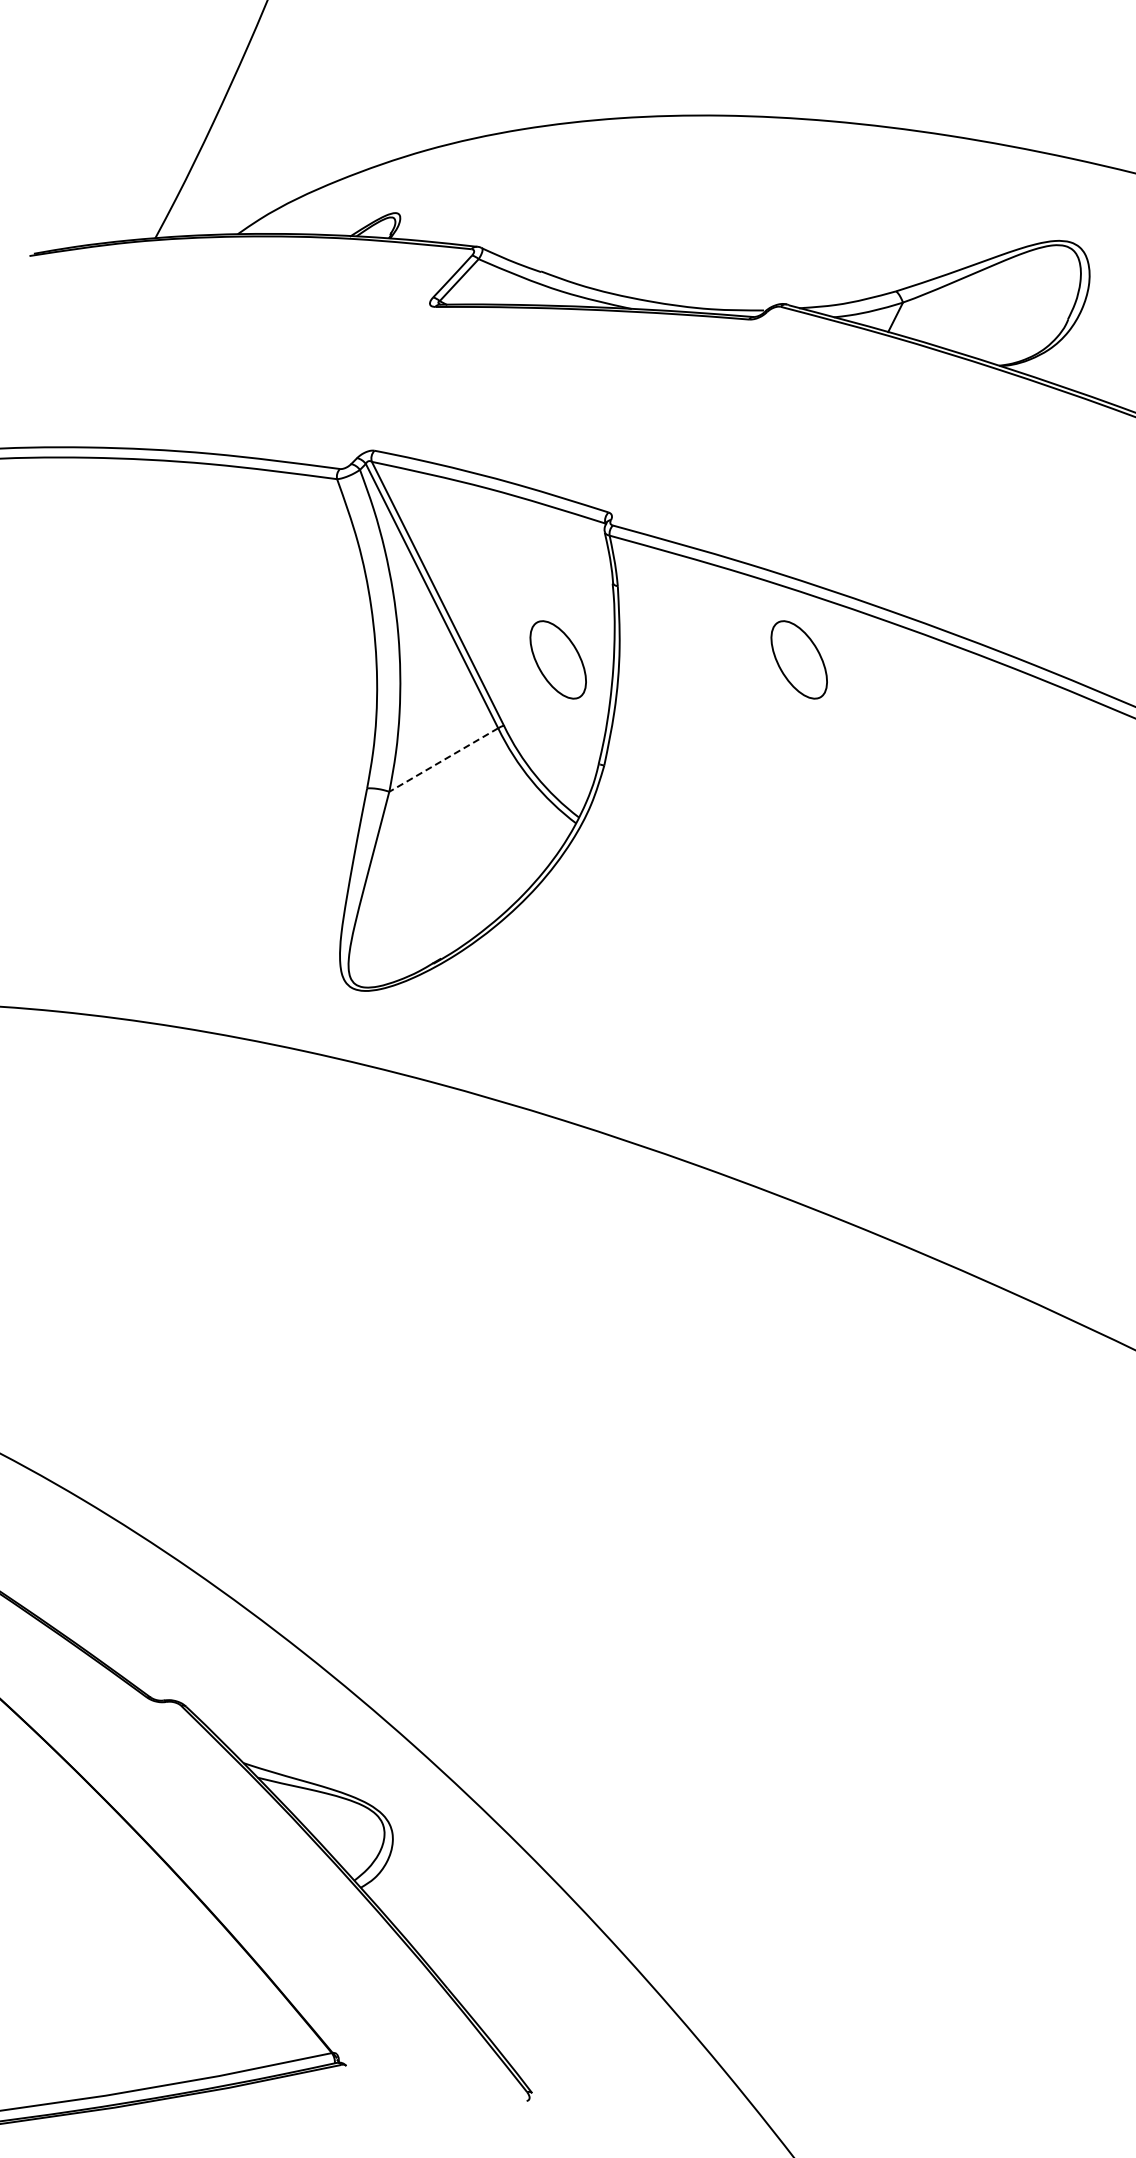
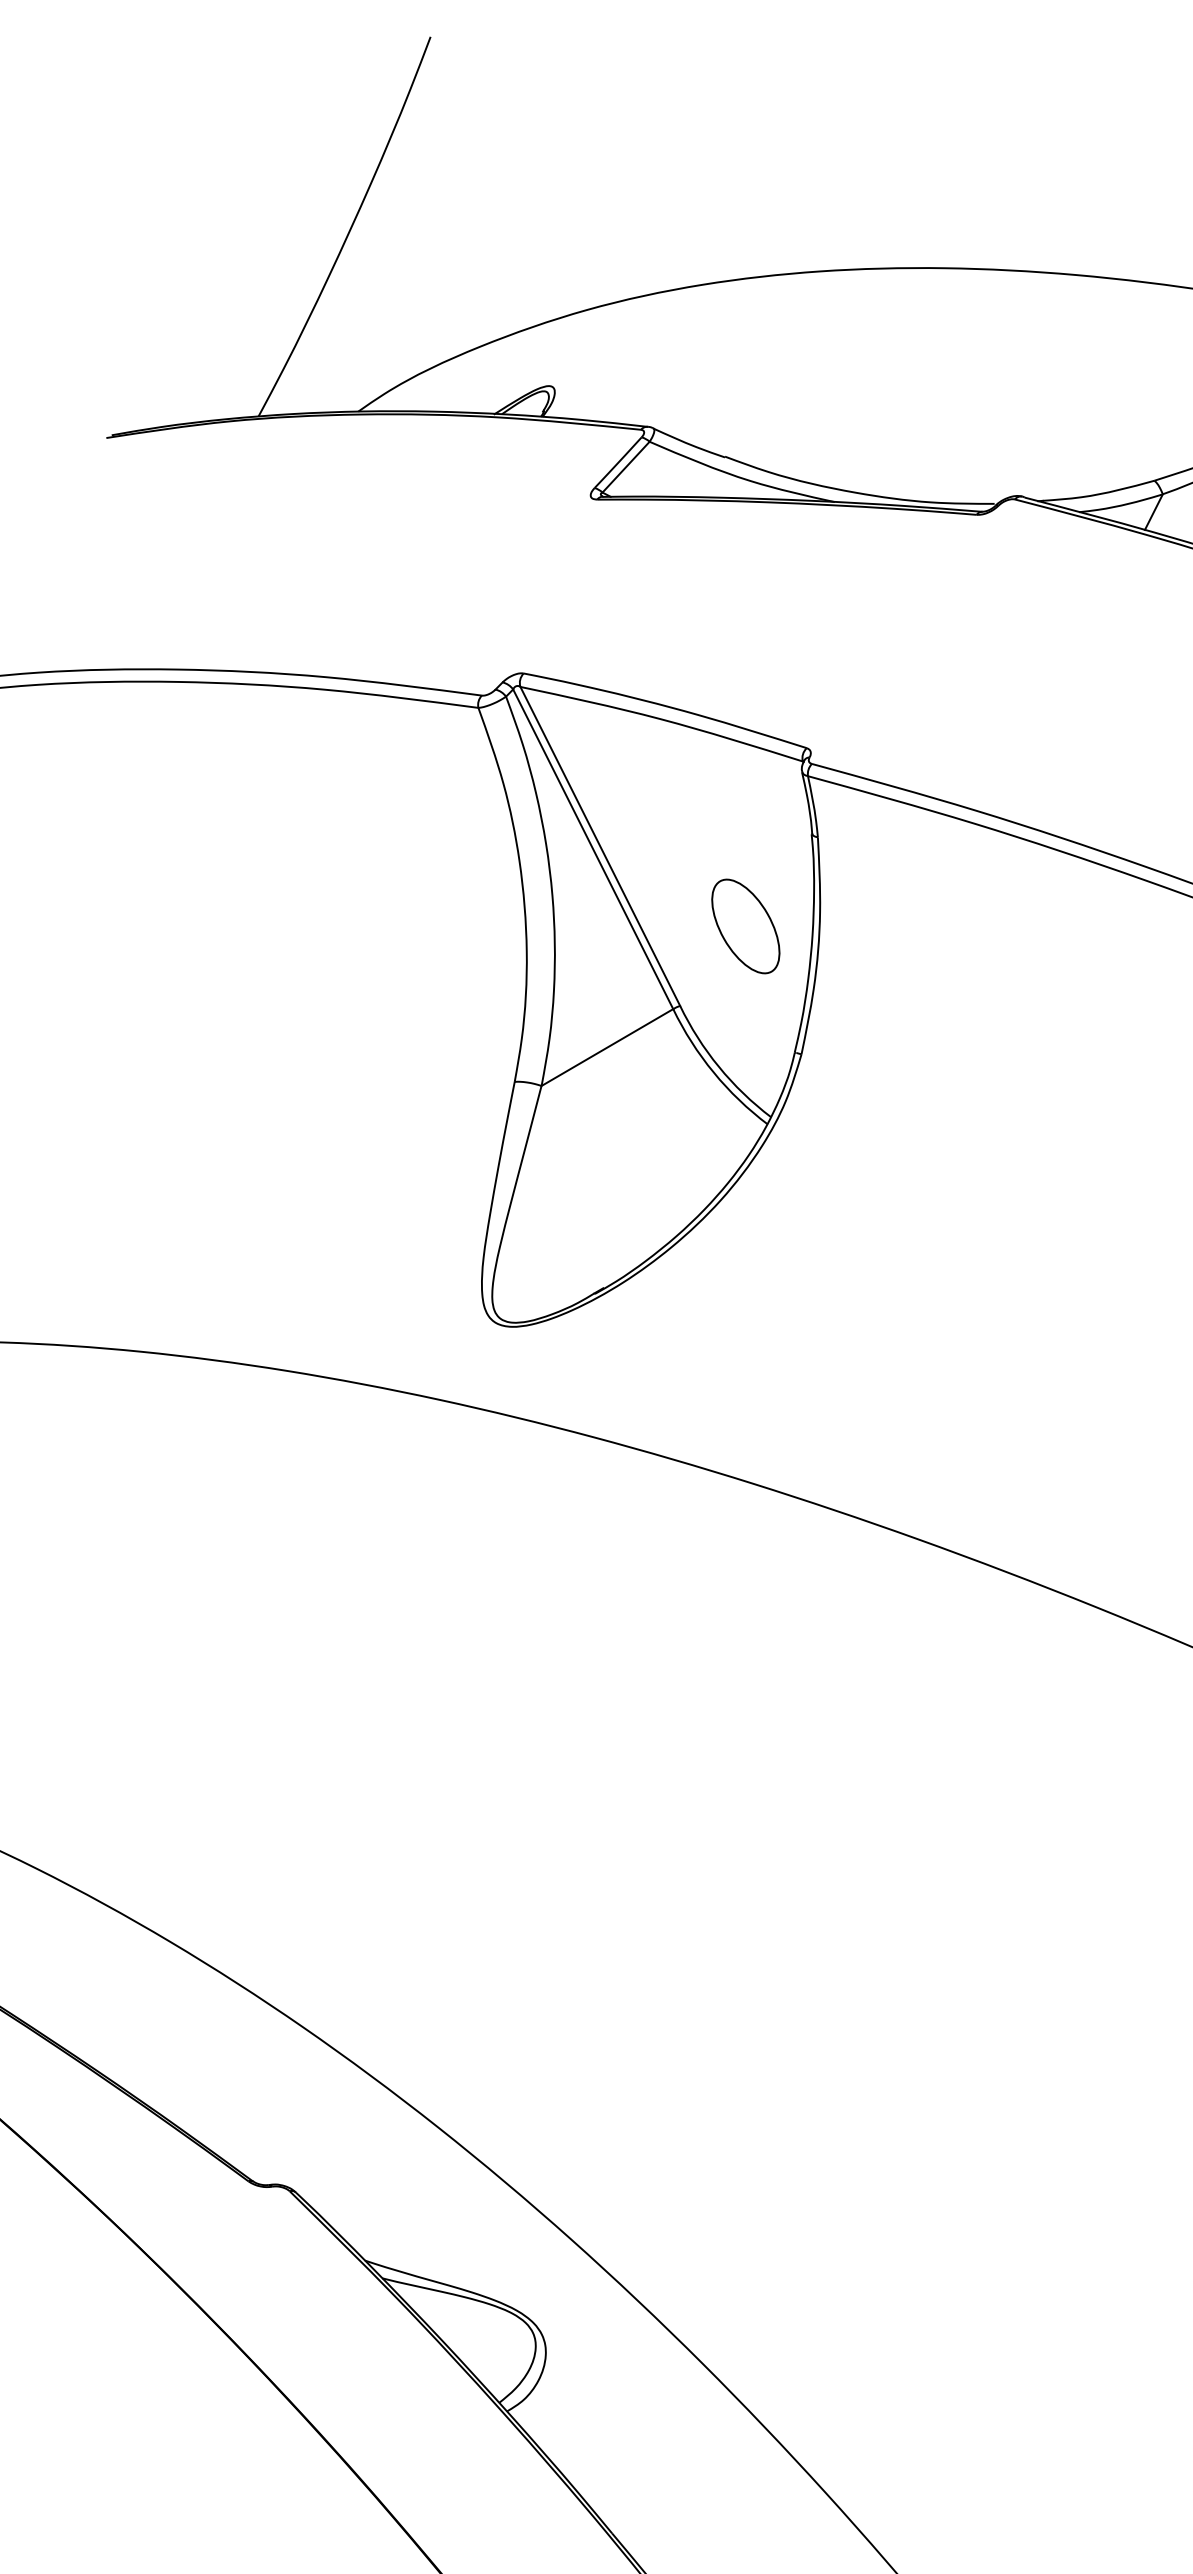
part: (798, 659) -> (1036, 925), removed
line: (443, 760) -> (607, 1048), dashed -> solid

